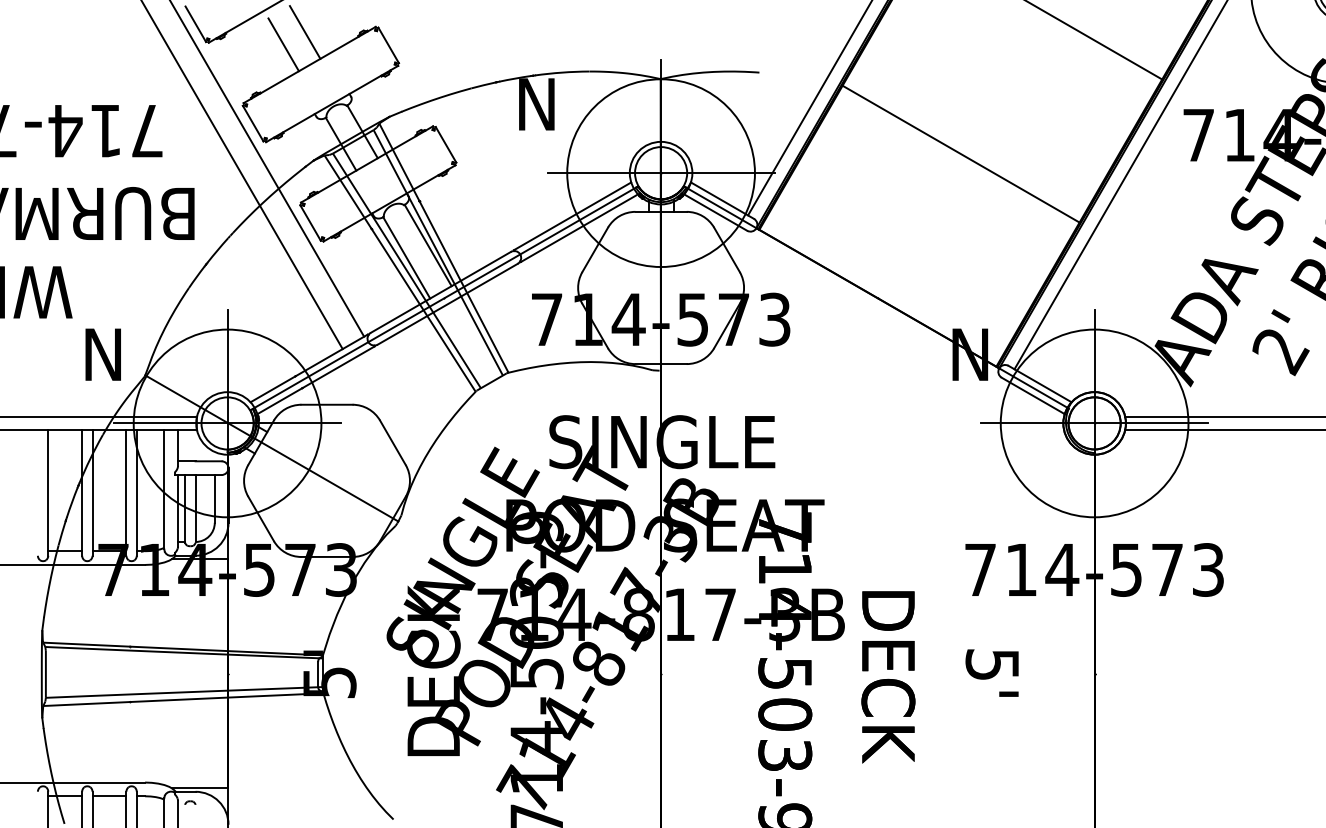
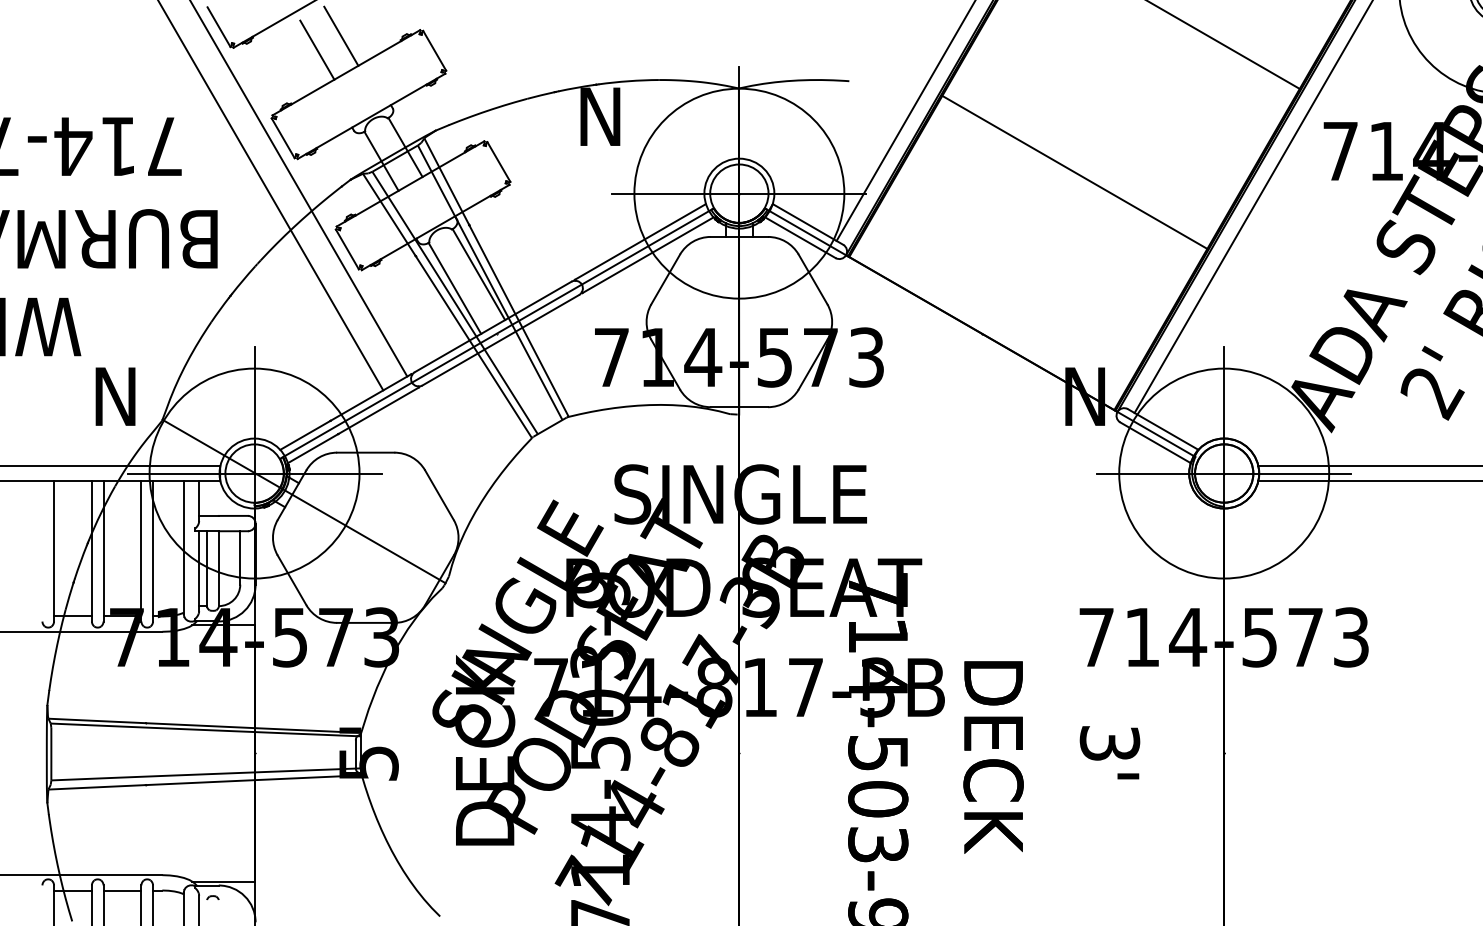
text: (992, 664) -> (1110, 743), 5' -> 3'

